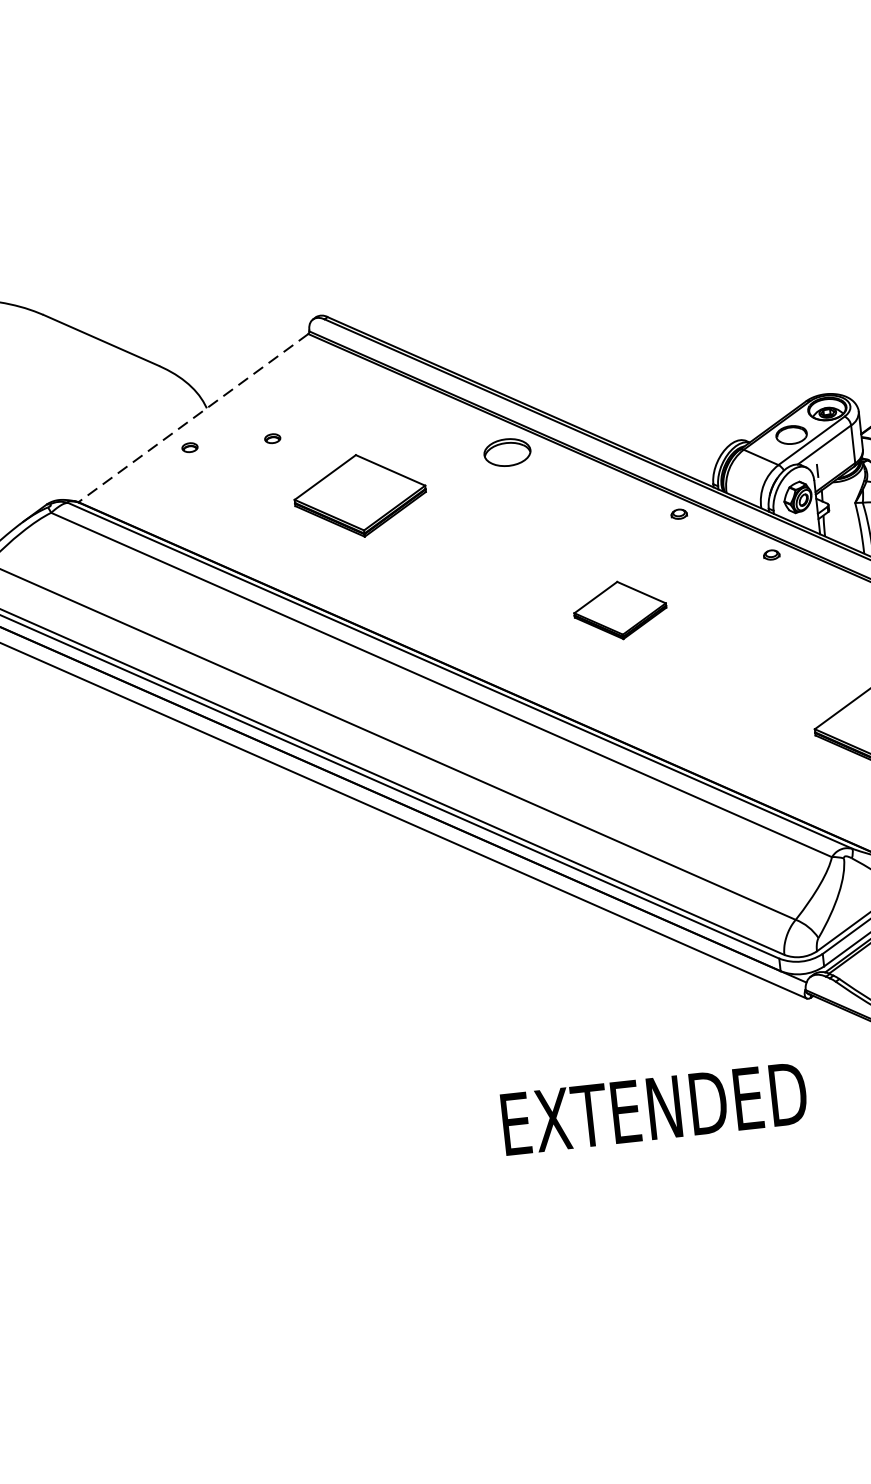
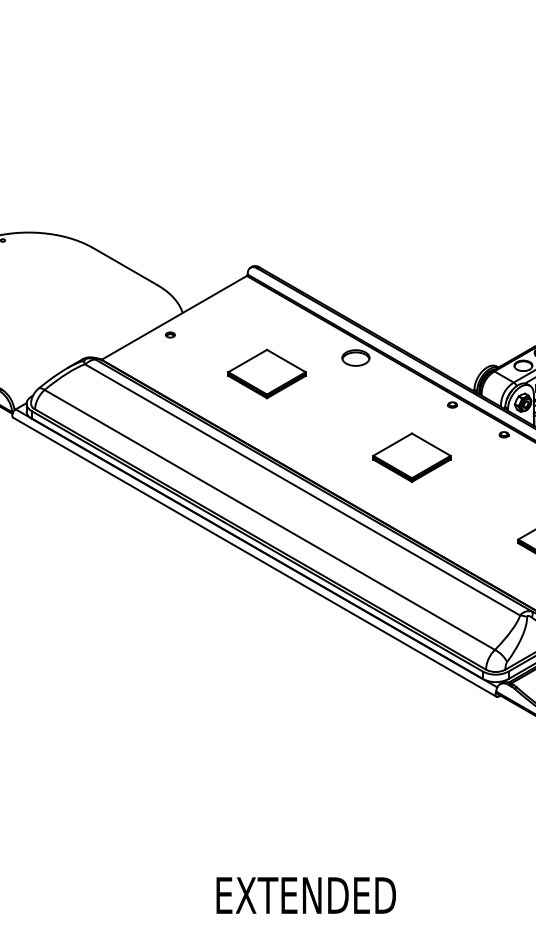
line: (193, 417) -> (174, 317), dashed -> solid
part: (272, 437) -> (219, 334), removed
part: (619, 610) -> (411, 457), size x1.43
text: (653, 1108) -> (305, 895), moved

